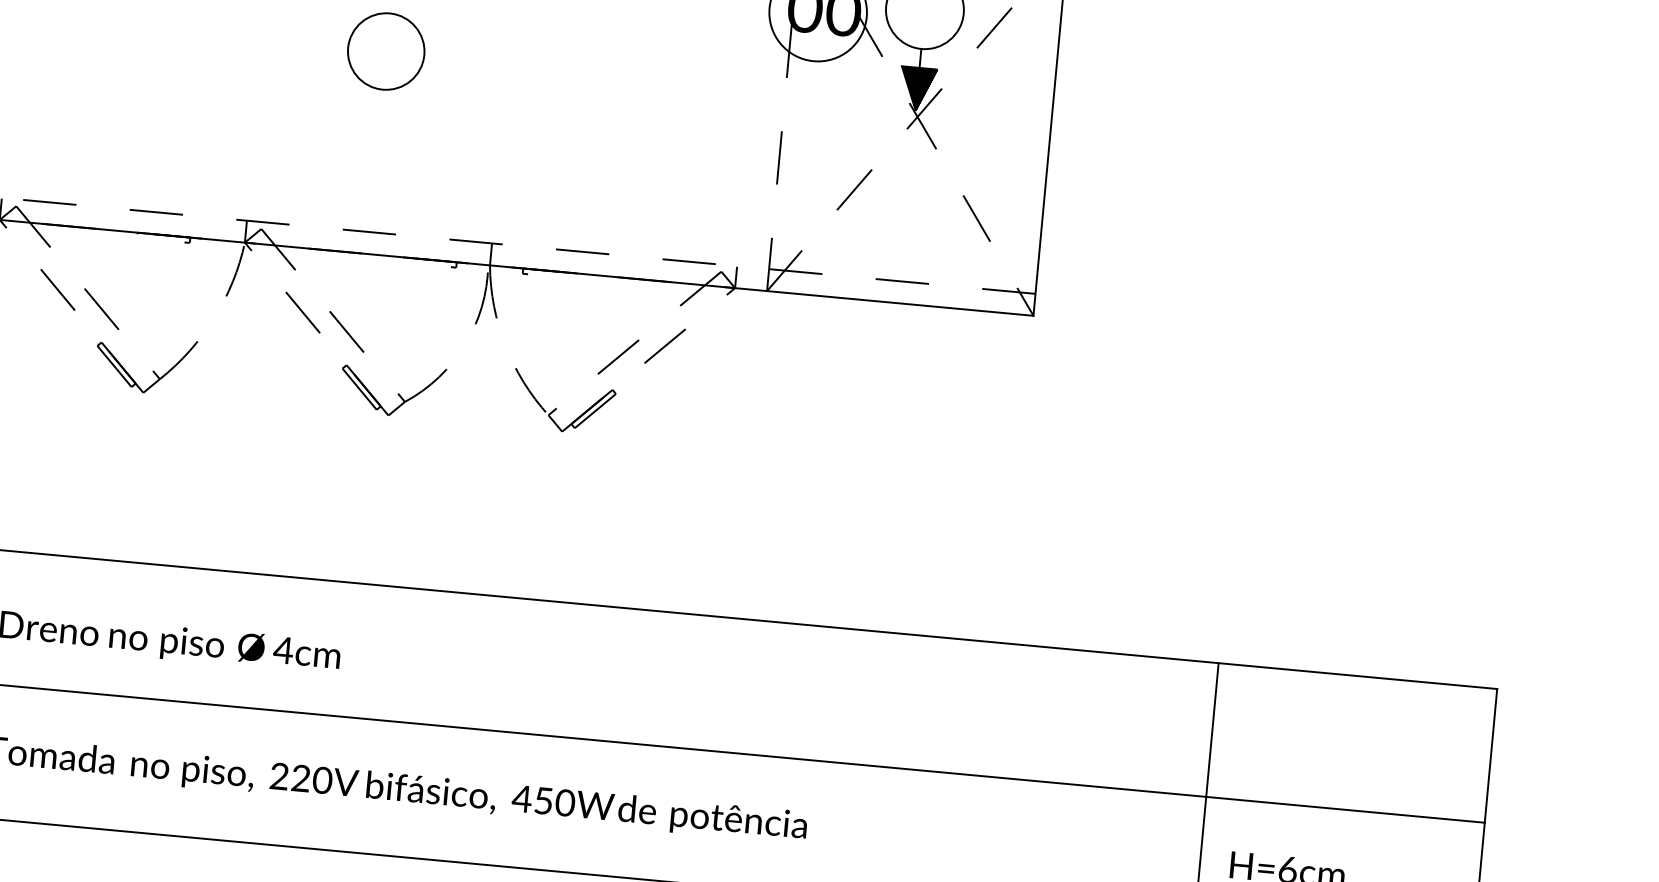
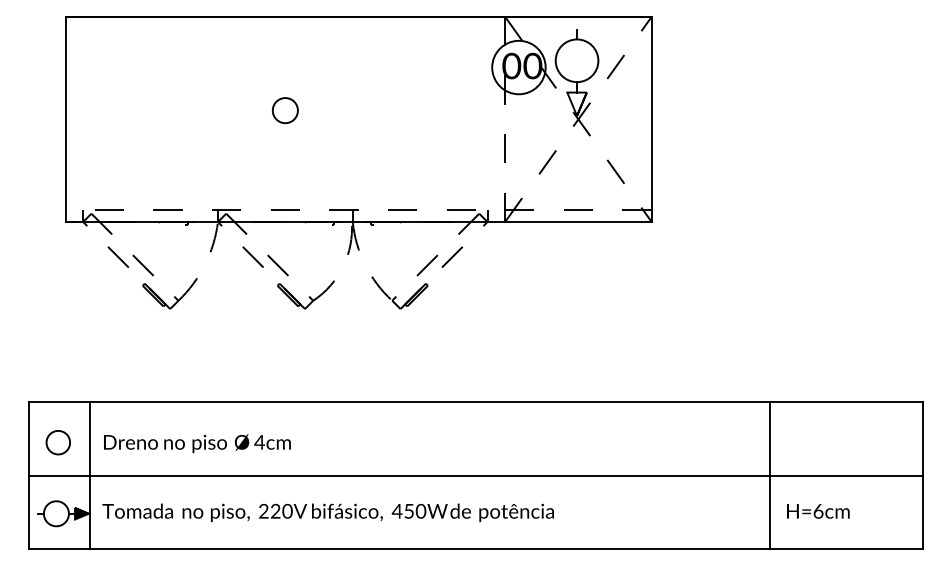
circle: (386, 51) -> (285, 110), size x0.6
fill: (916, 87) -> (576, 103), removed

